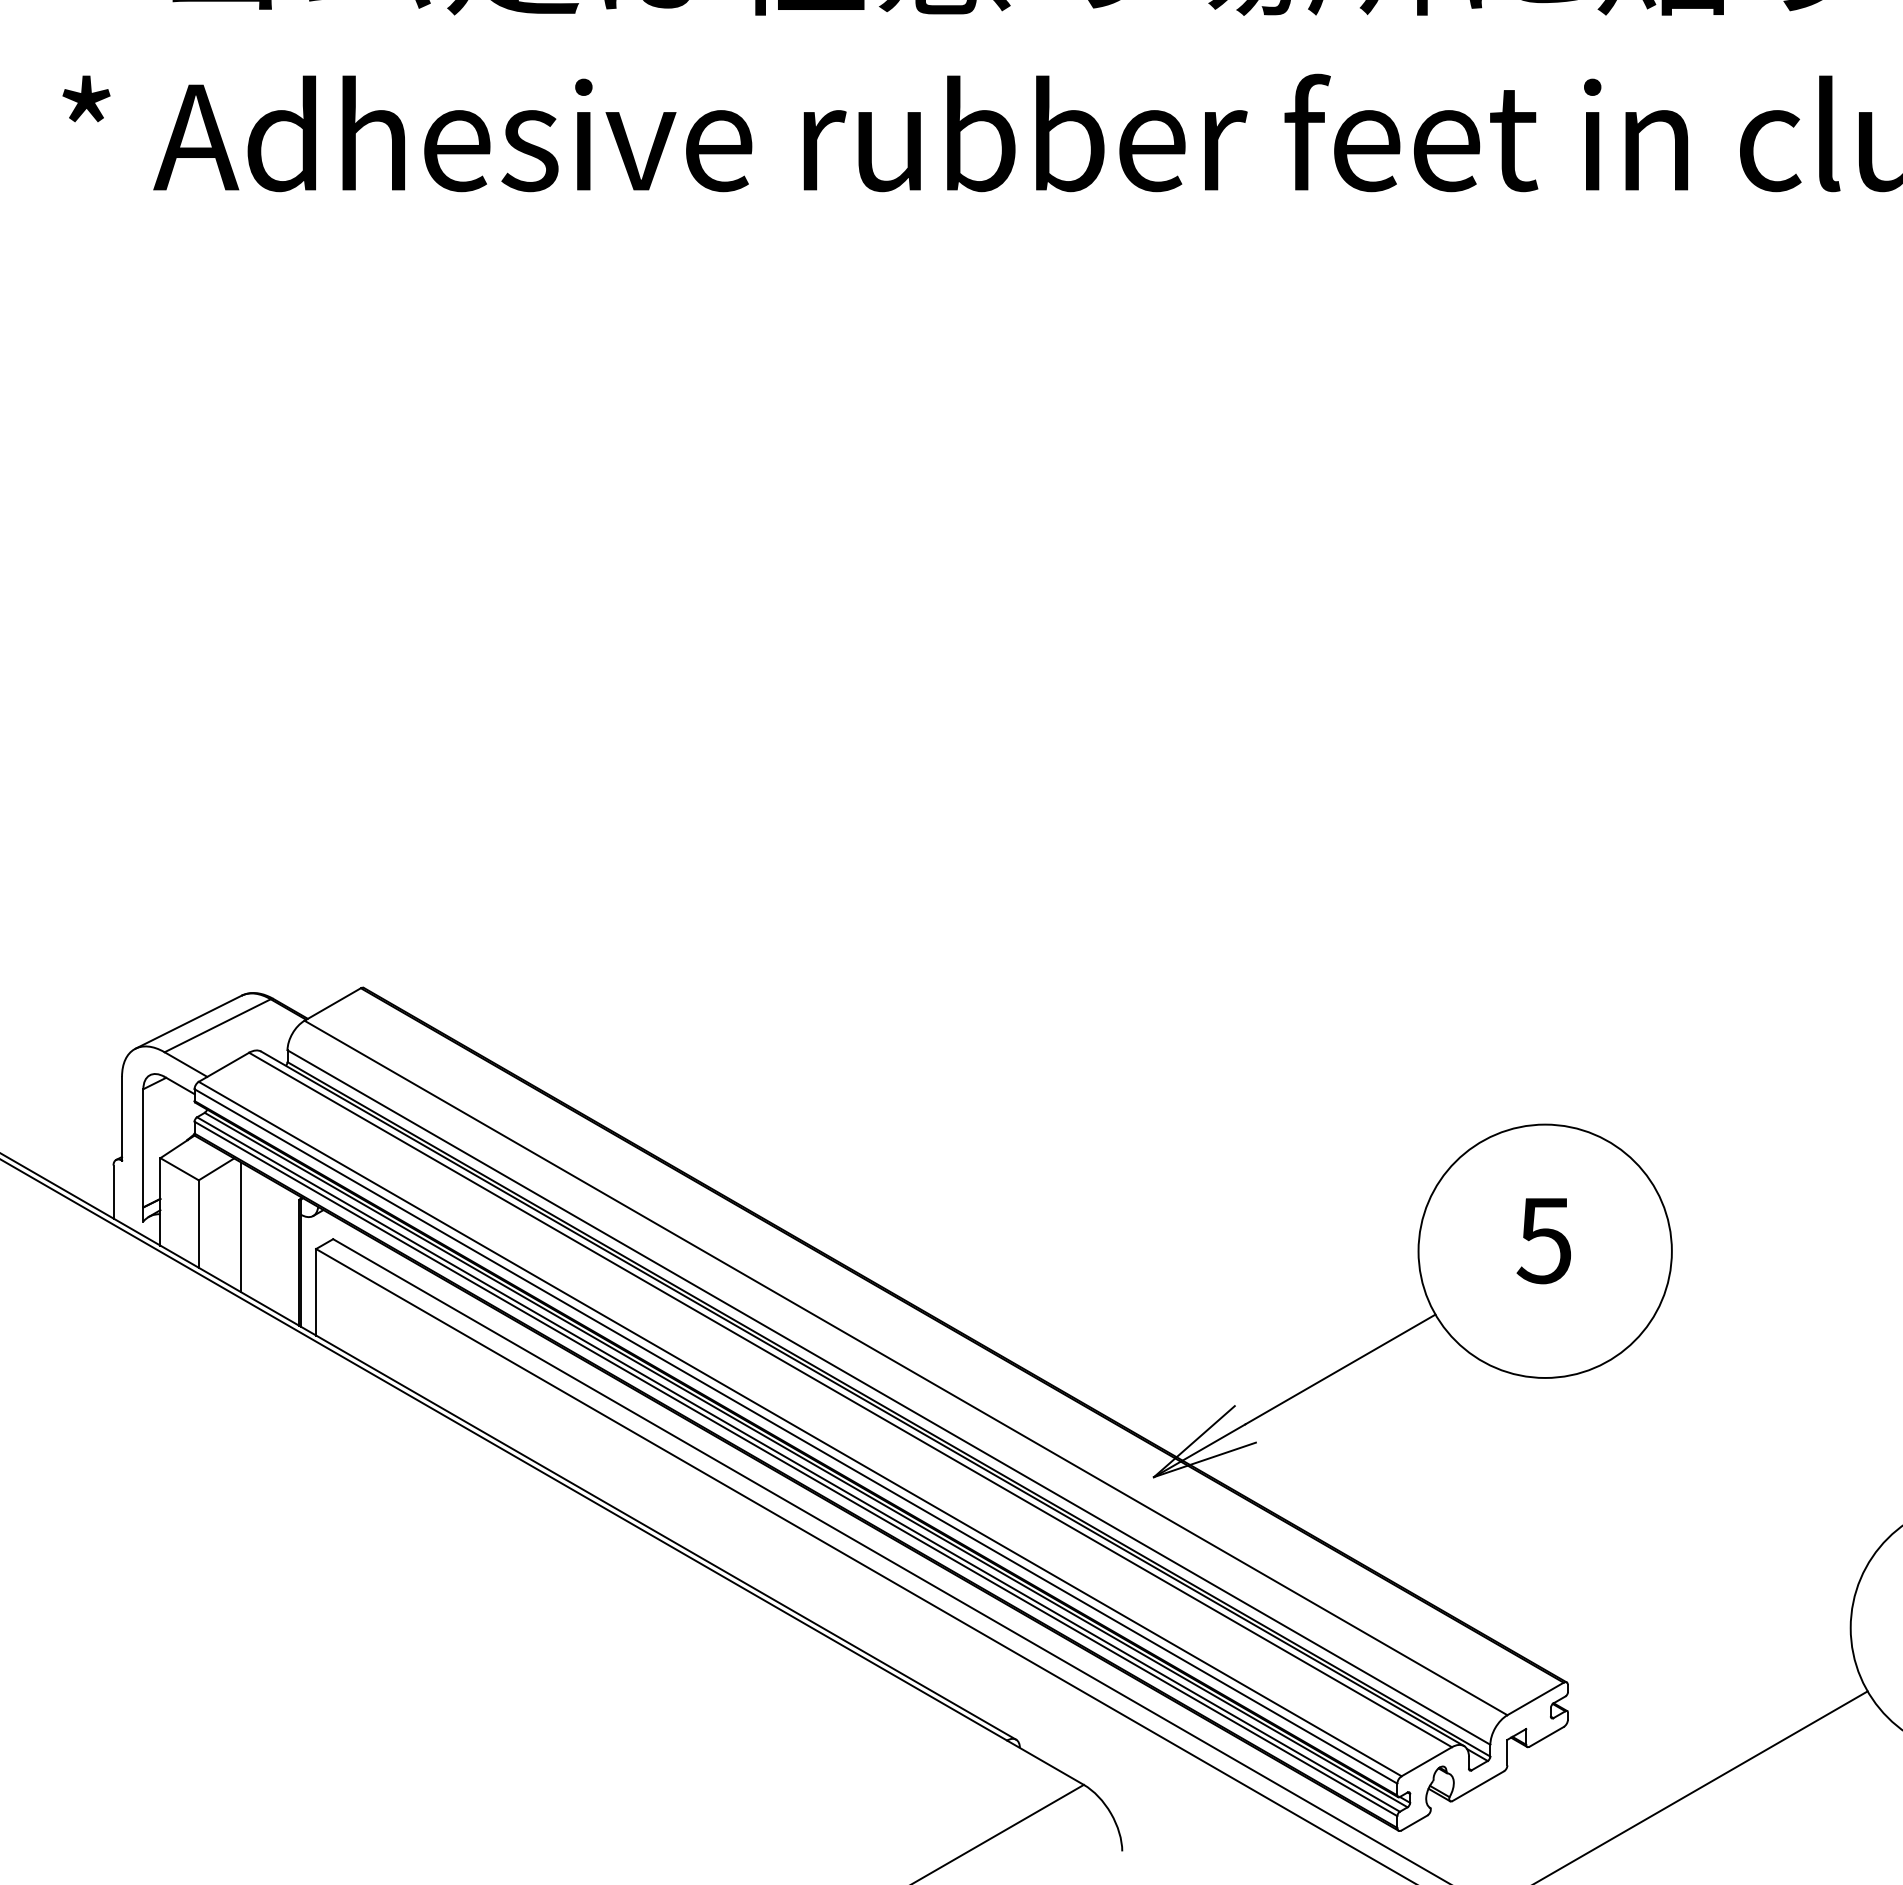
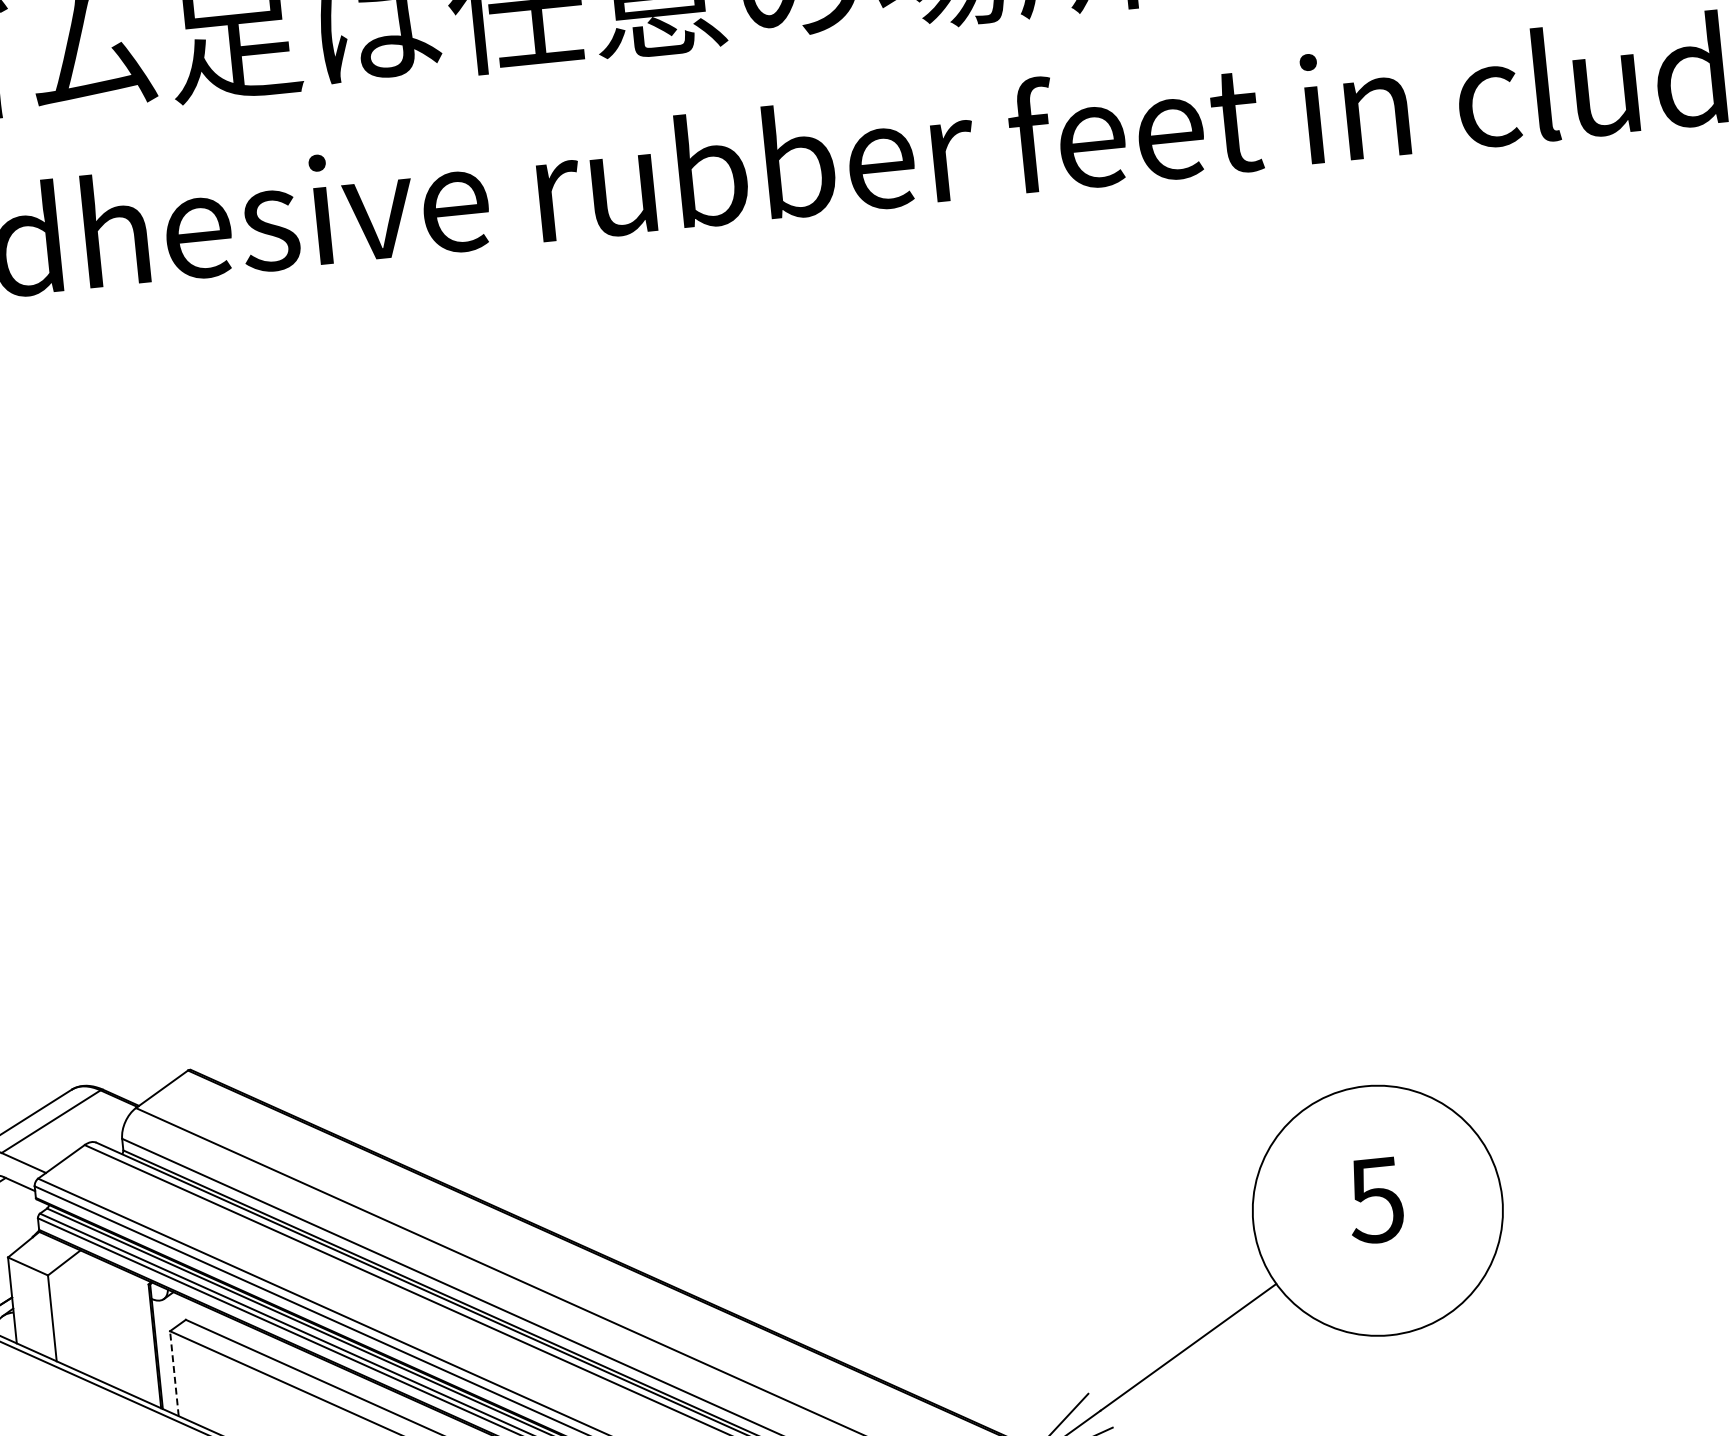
line: (241, 1227) -> (94, 1317), removed
line: (316, 1291) -> (174, 1372), solid -> dashed

